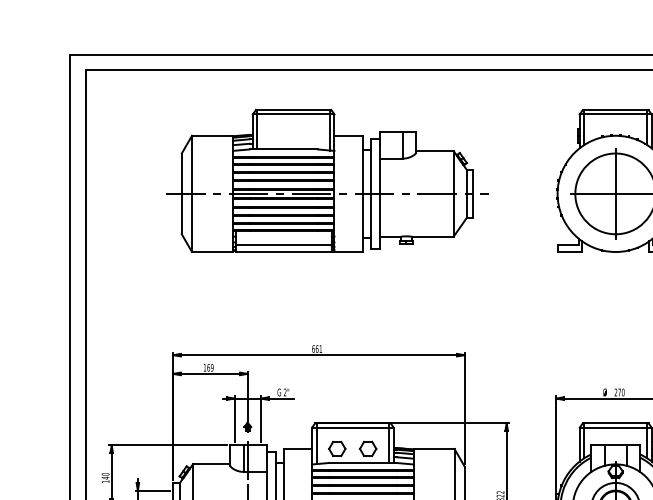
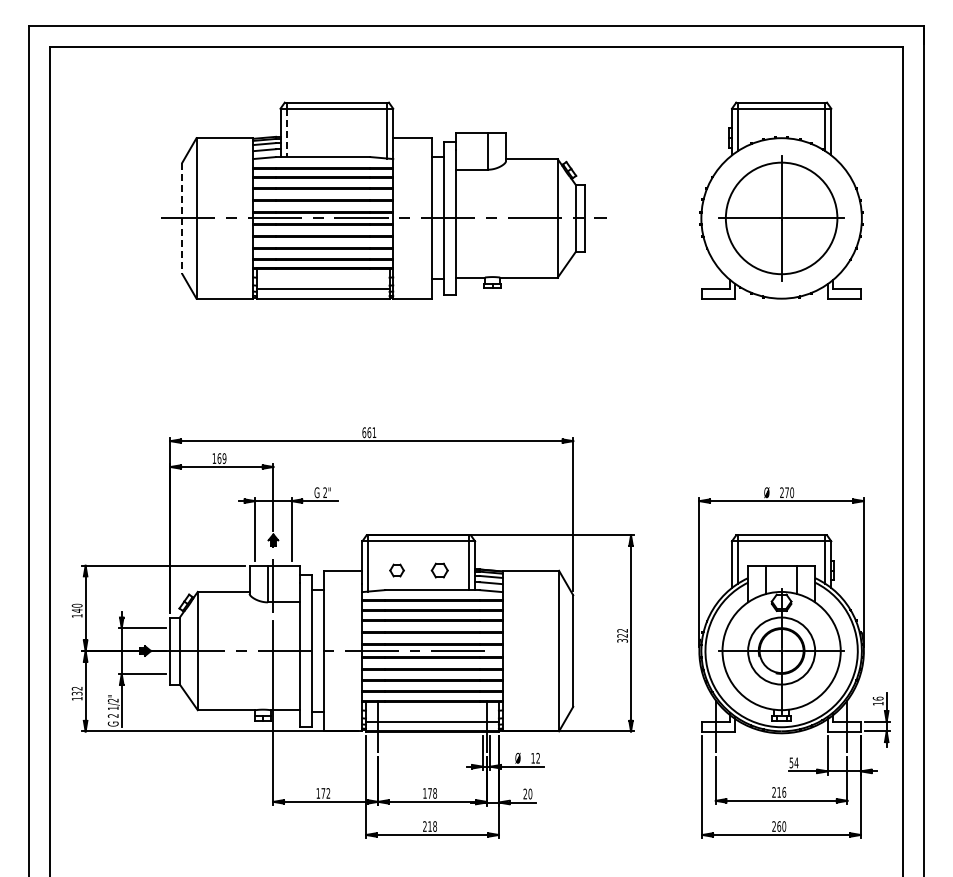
line: (257, 132) -> (286, 133), solid -> dashed
line: (181, 193) -> (182, 218), solid -> dashed
part: (336, 448) -> (396, 570), size x0.6
part: (367, 448) -> (439, 570), size x0.7

